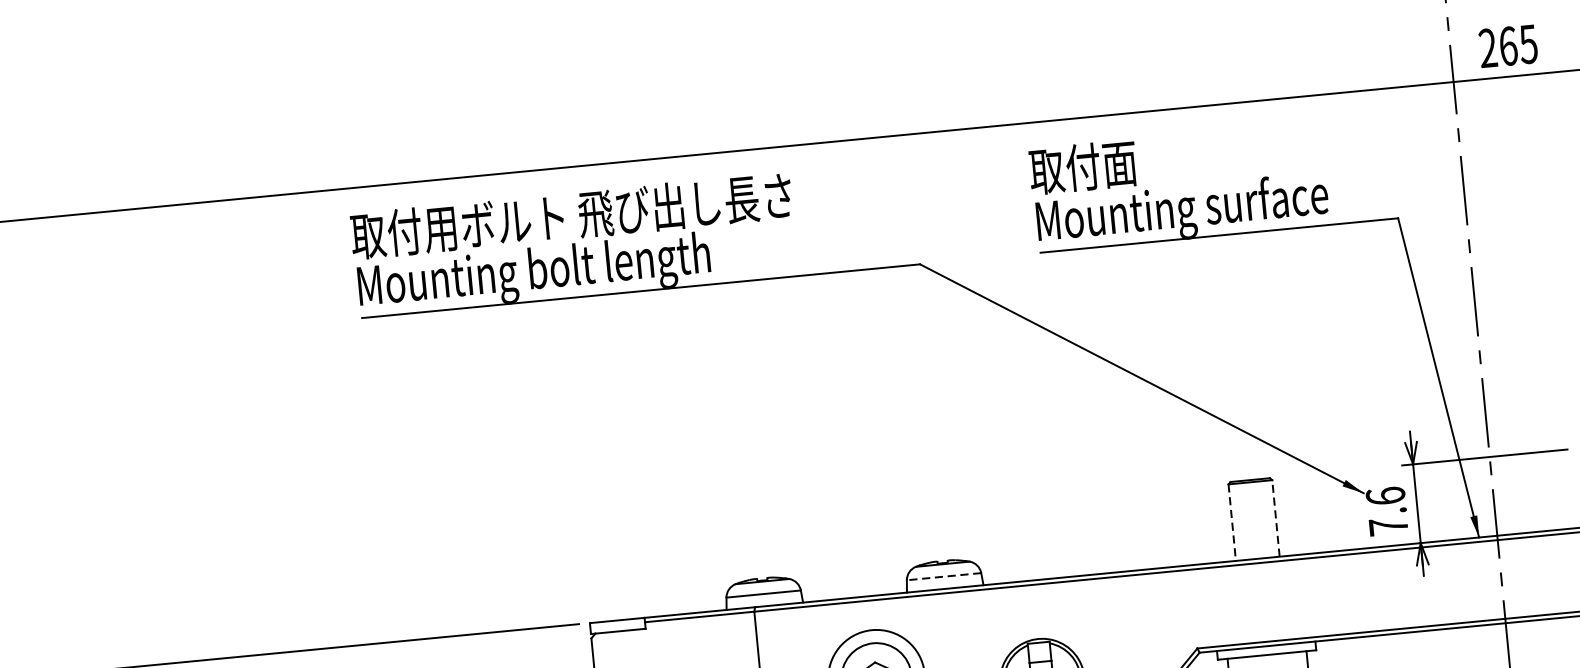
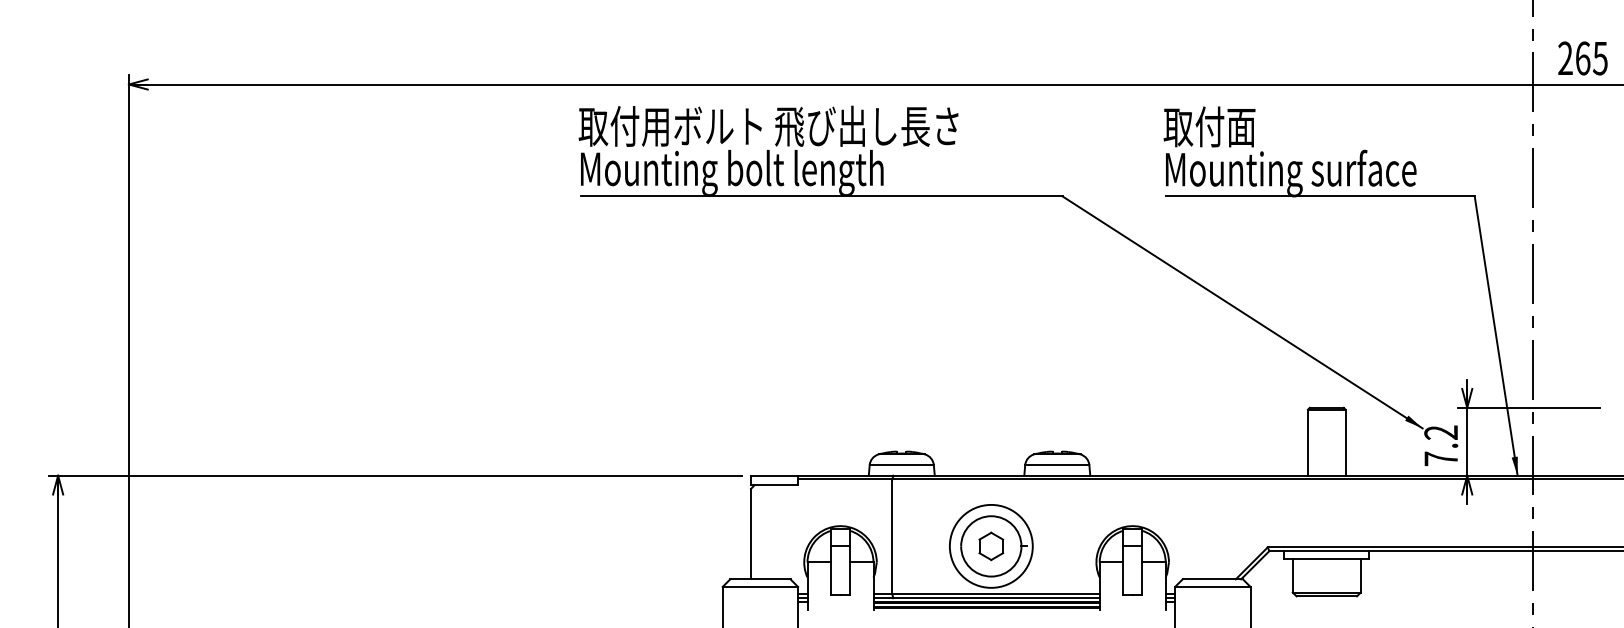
text: (1386, 495) -> (1441, 432), 7.6 -> 7.2
line: (1275, 518) -> (1345, 442), dashed -> solid
line: (1231, 522) -> (1307, 442), dashed -> solid
line: (943, 577) -> (1056, 465), dashed -> solid

